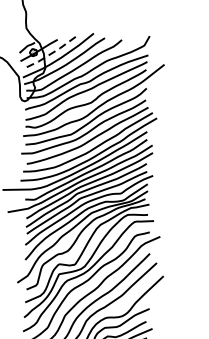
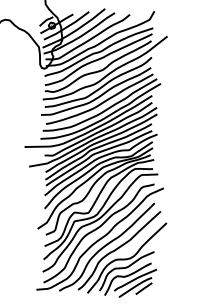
line: (51, 54) -> (67, 27), dashed -> solid

